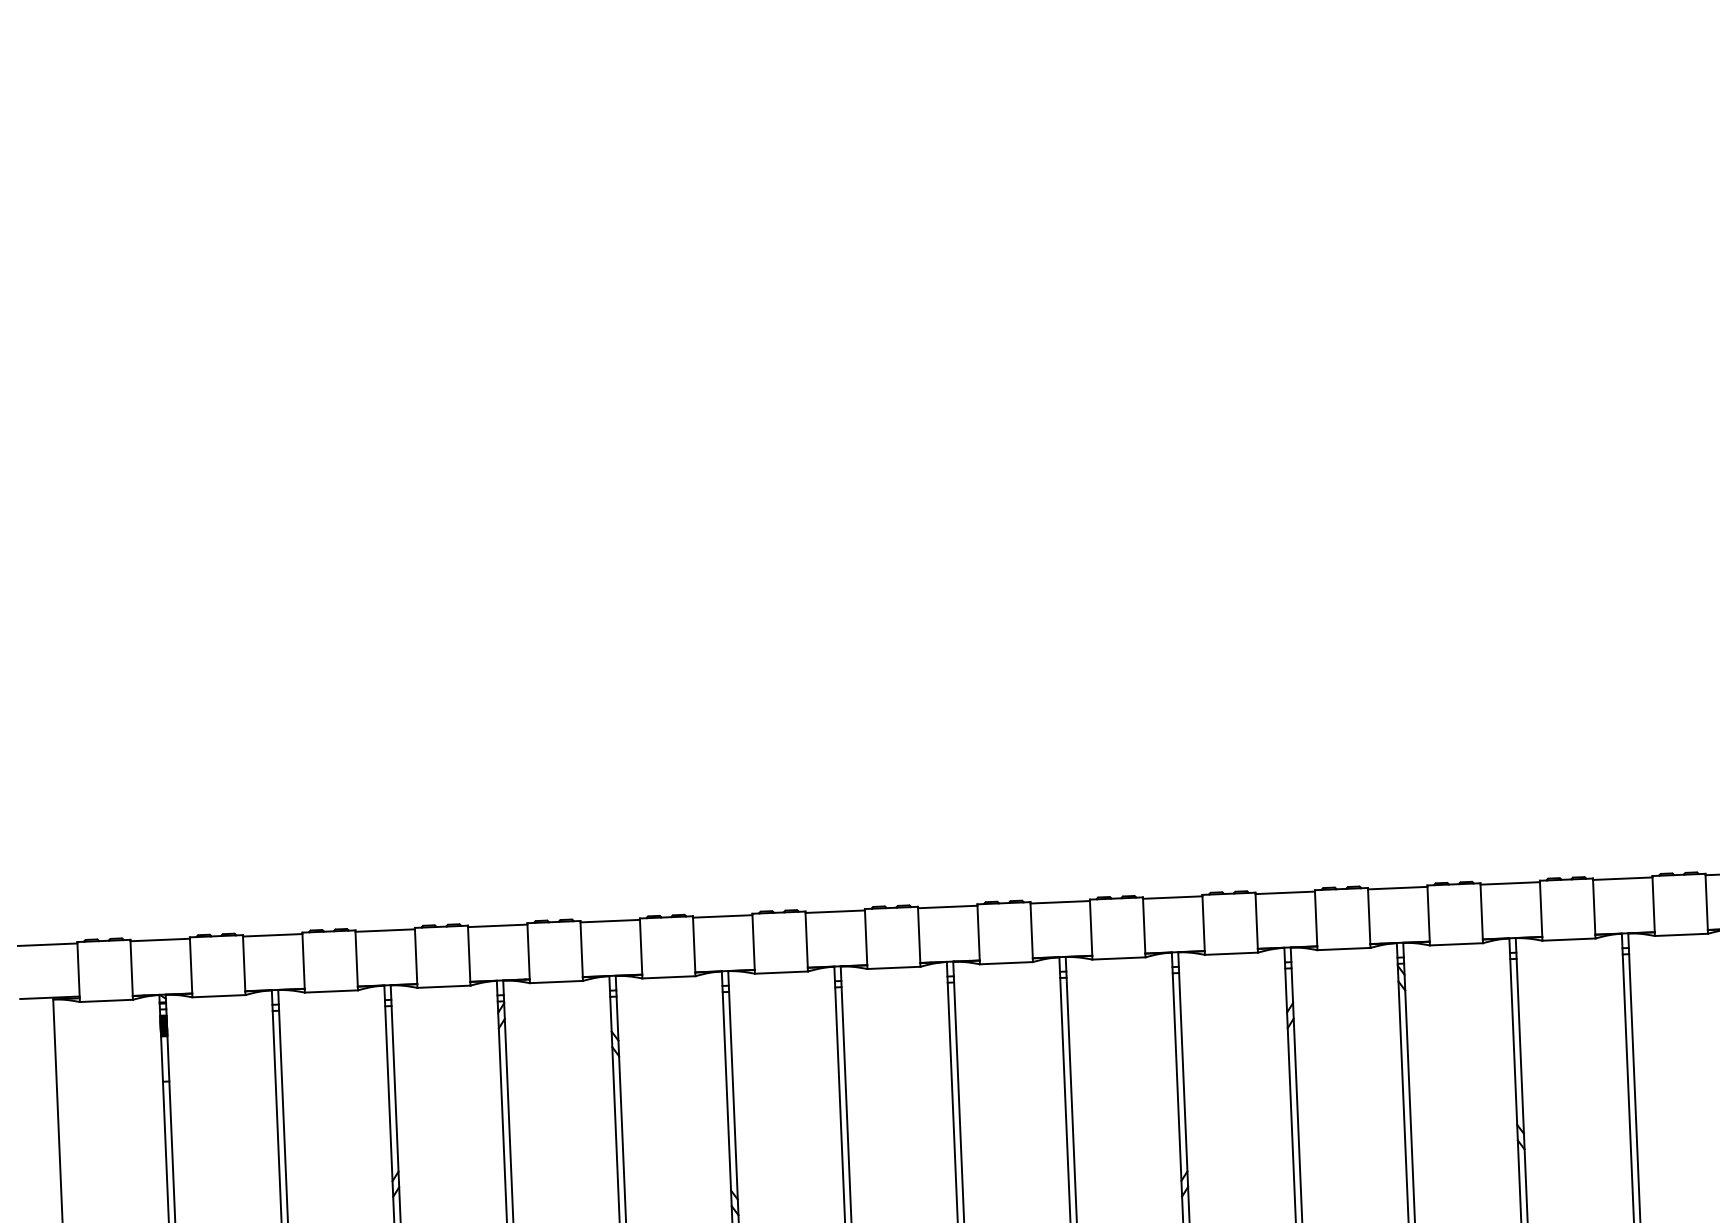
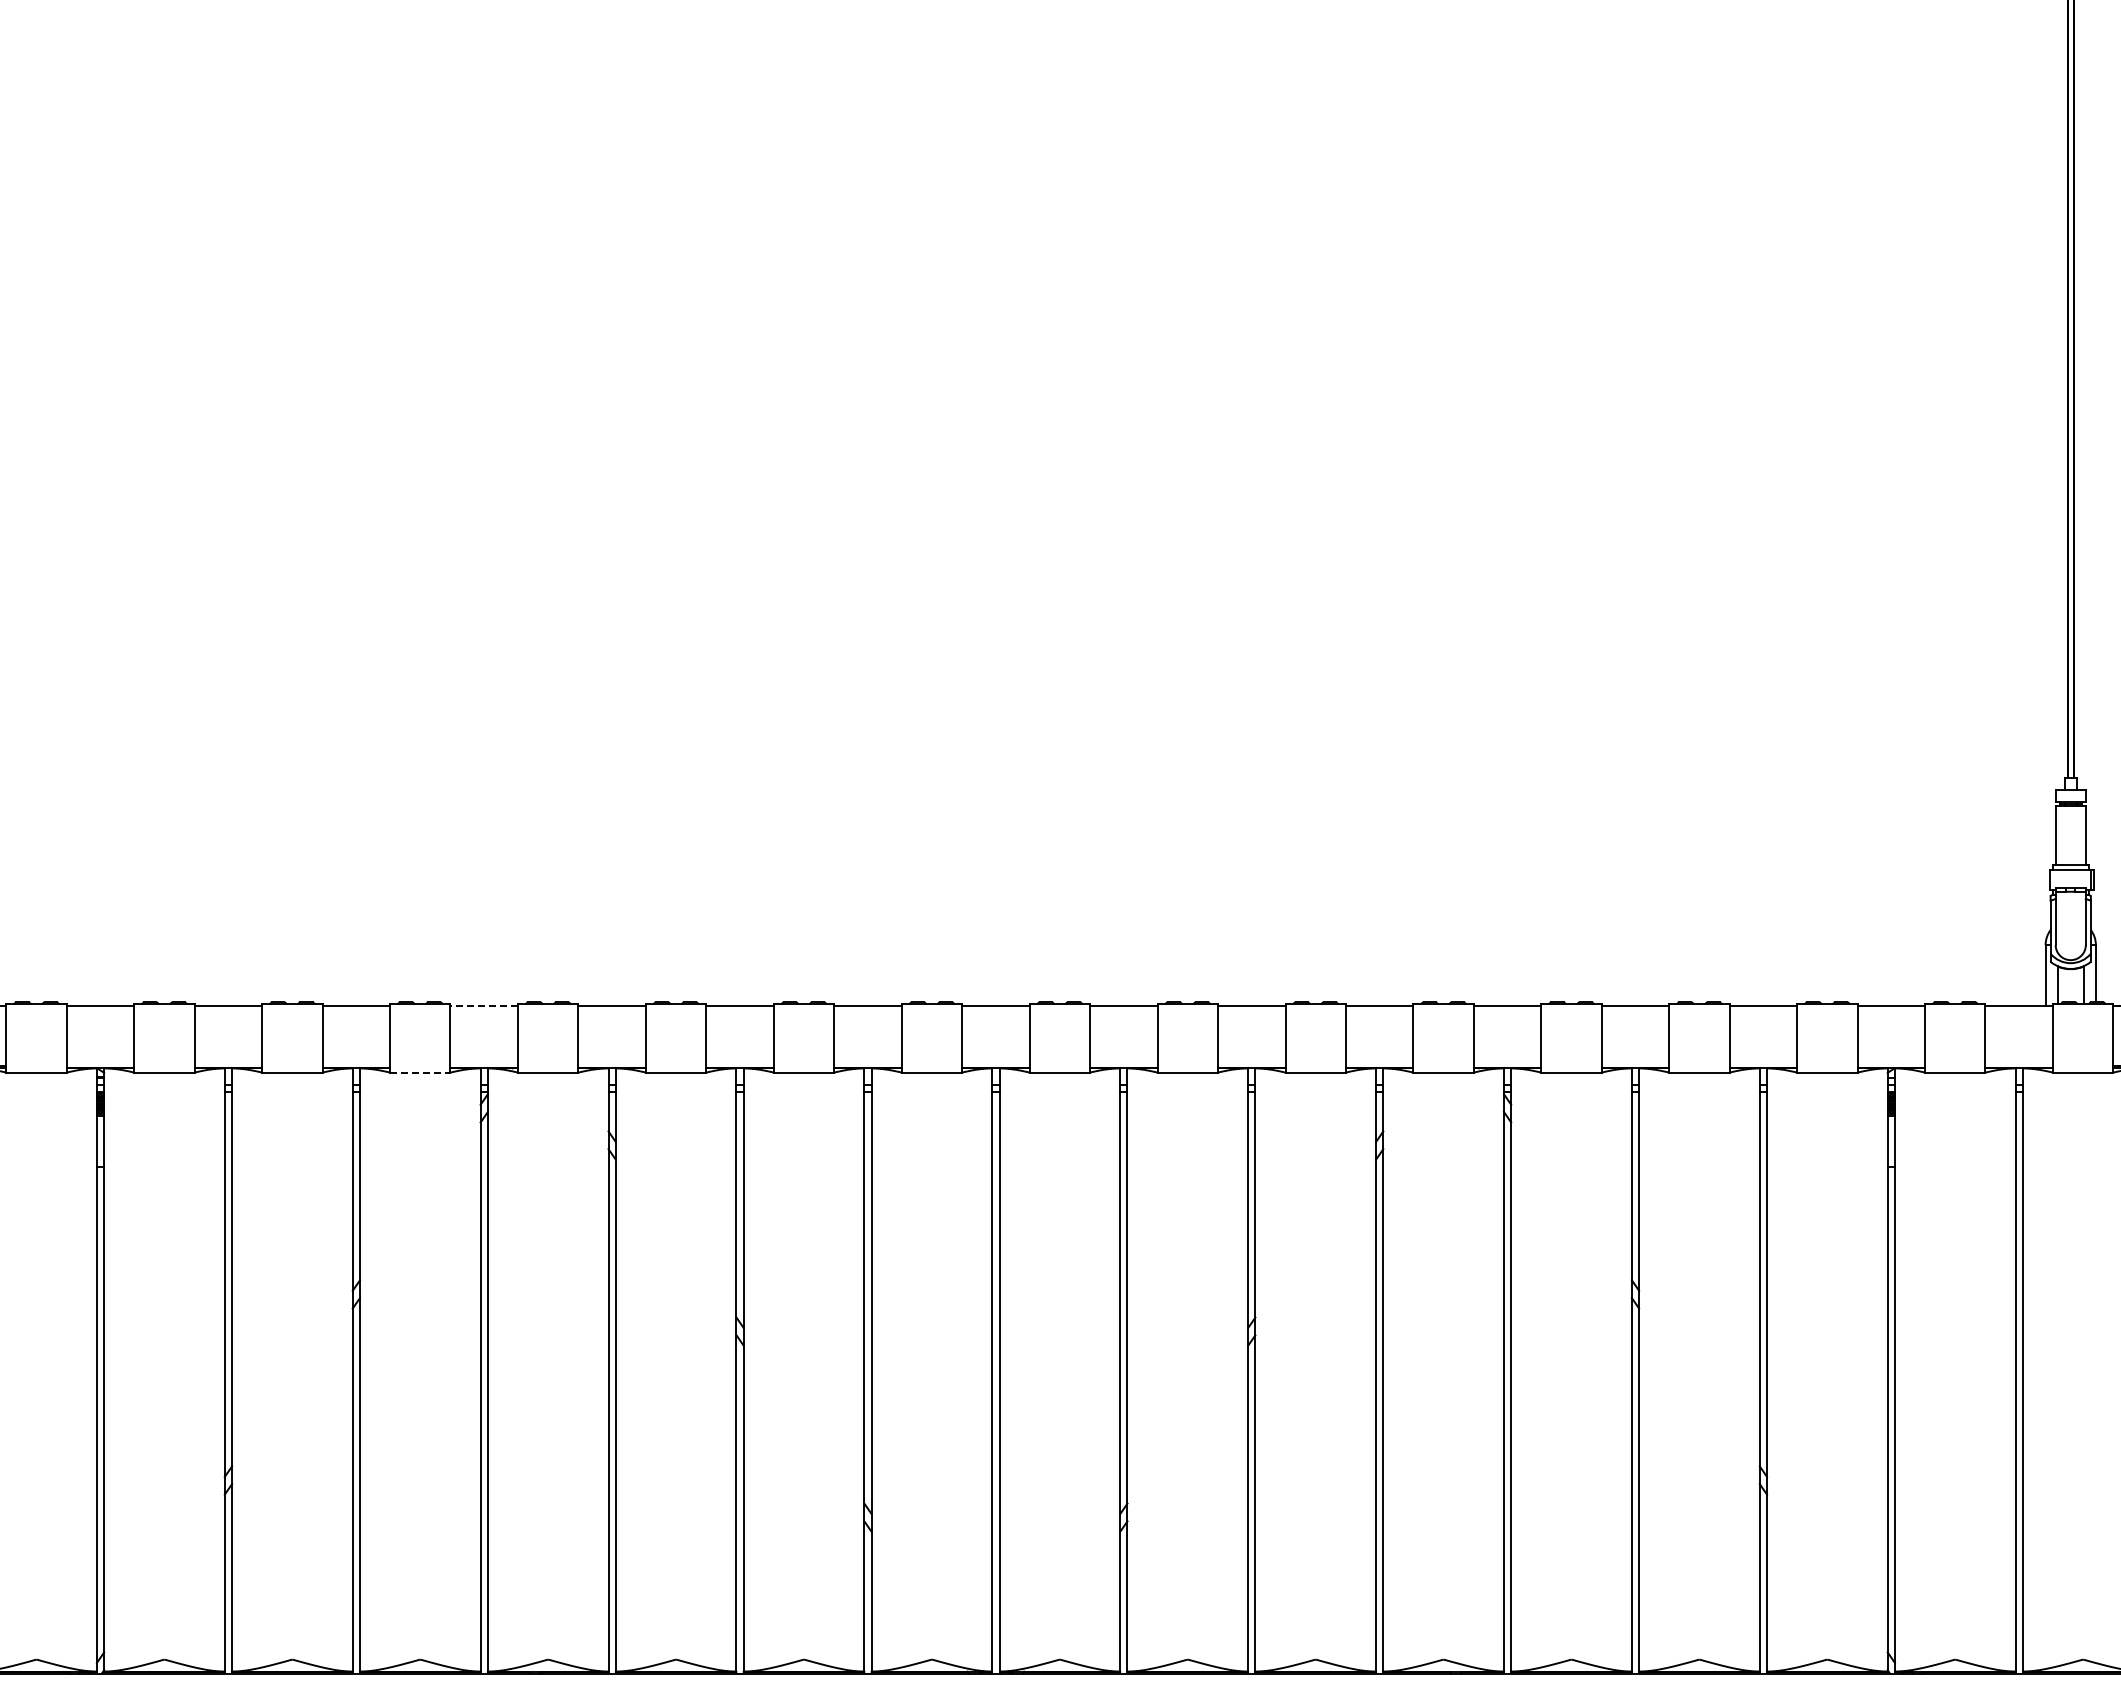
line: (497, 926) -> (484, 1006), solid -> dashed
line: (444, 986) -> (420, 1072), solid -> dashed

